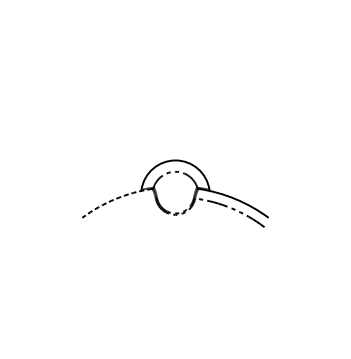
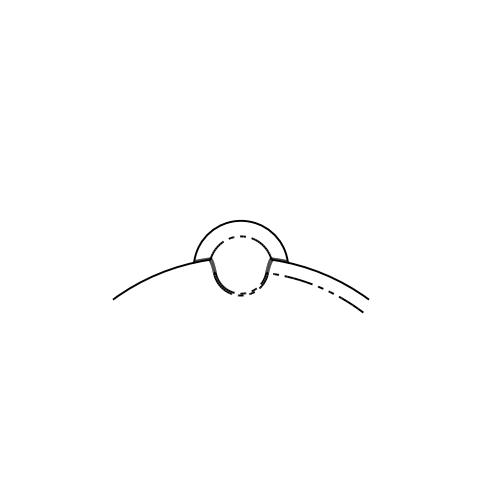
arc: (115, 198) -> (158, 273), dashed -> solid

